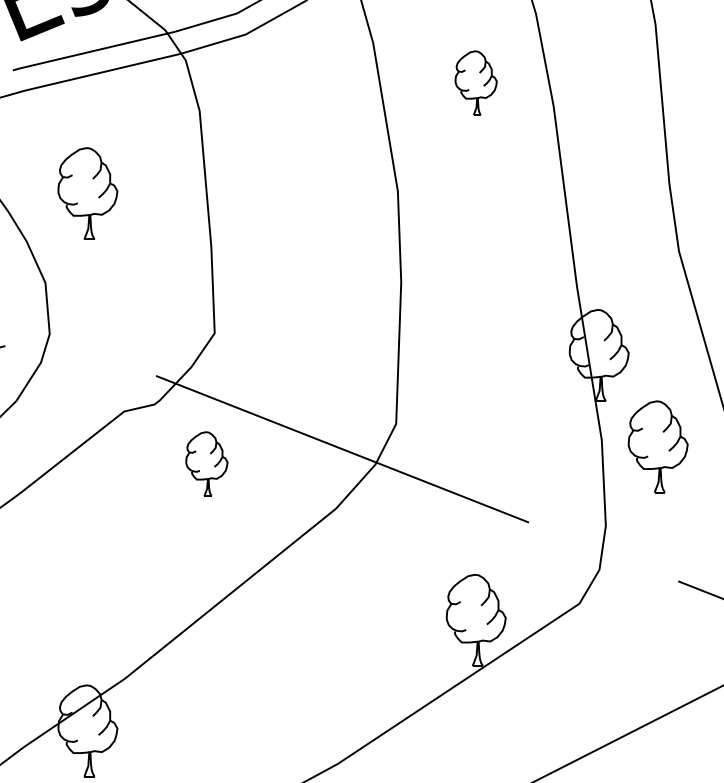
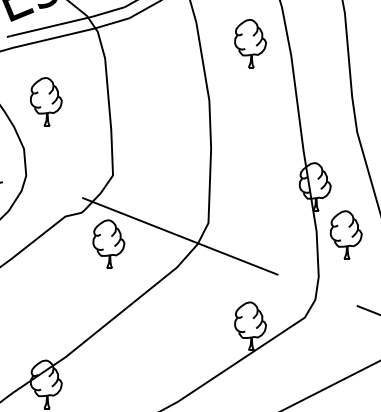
part: (476, 82) -> (250, 43), size x1.43
part: (206, 462) -> (108, 243), size x1.43

